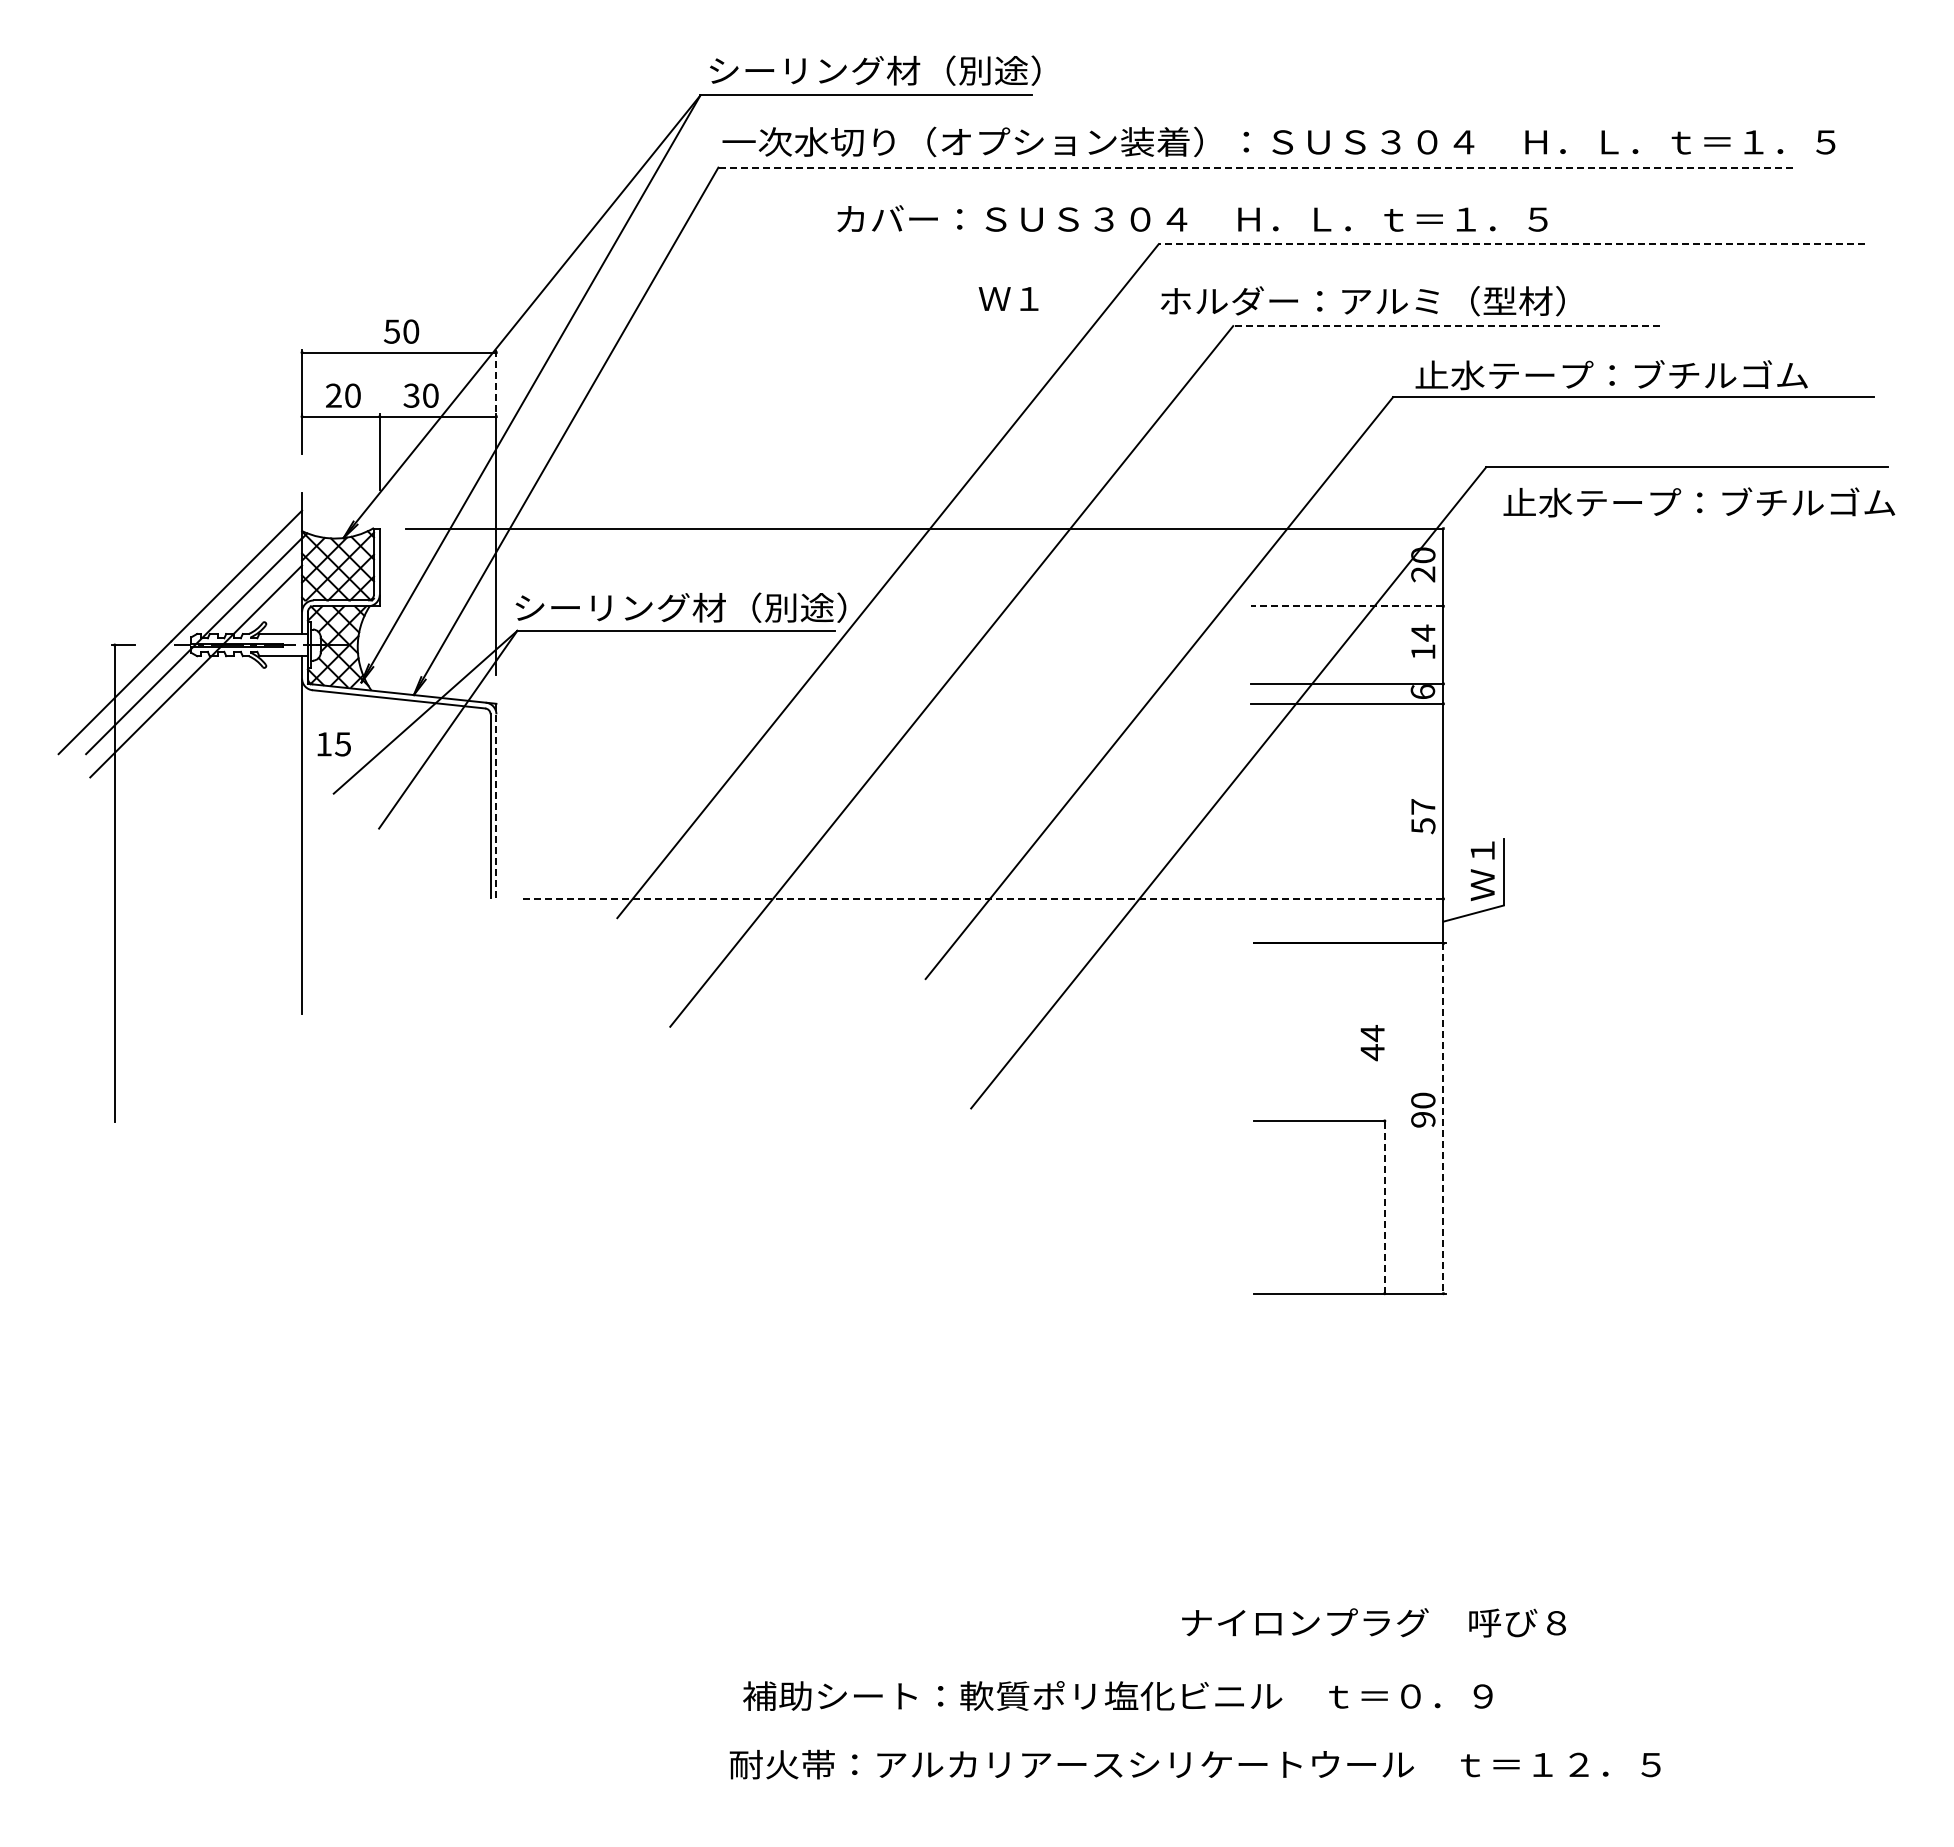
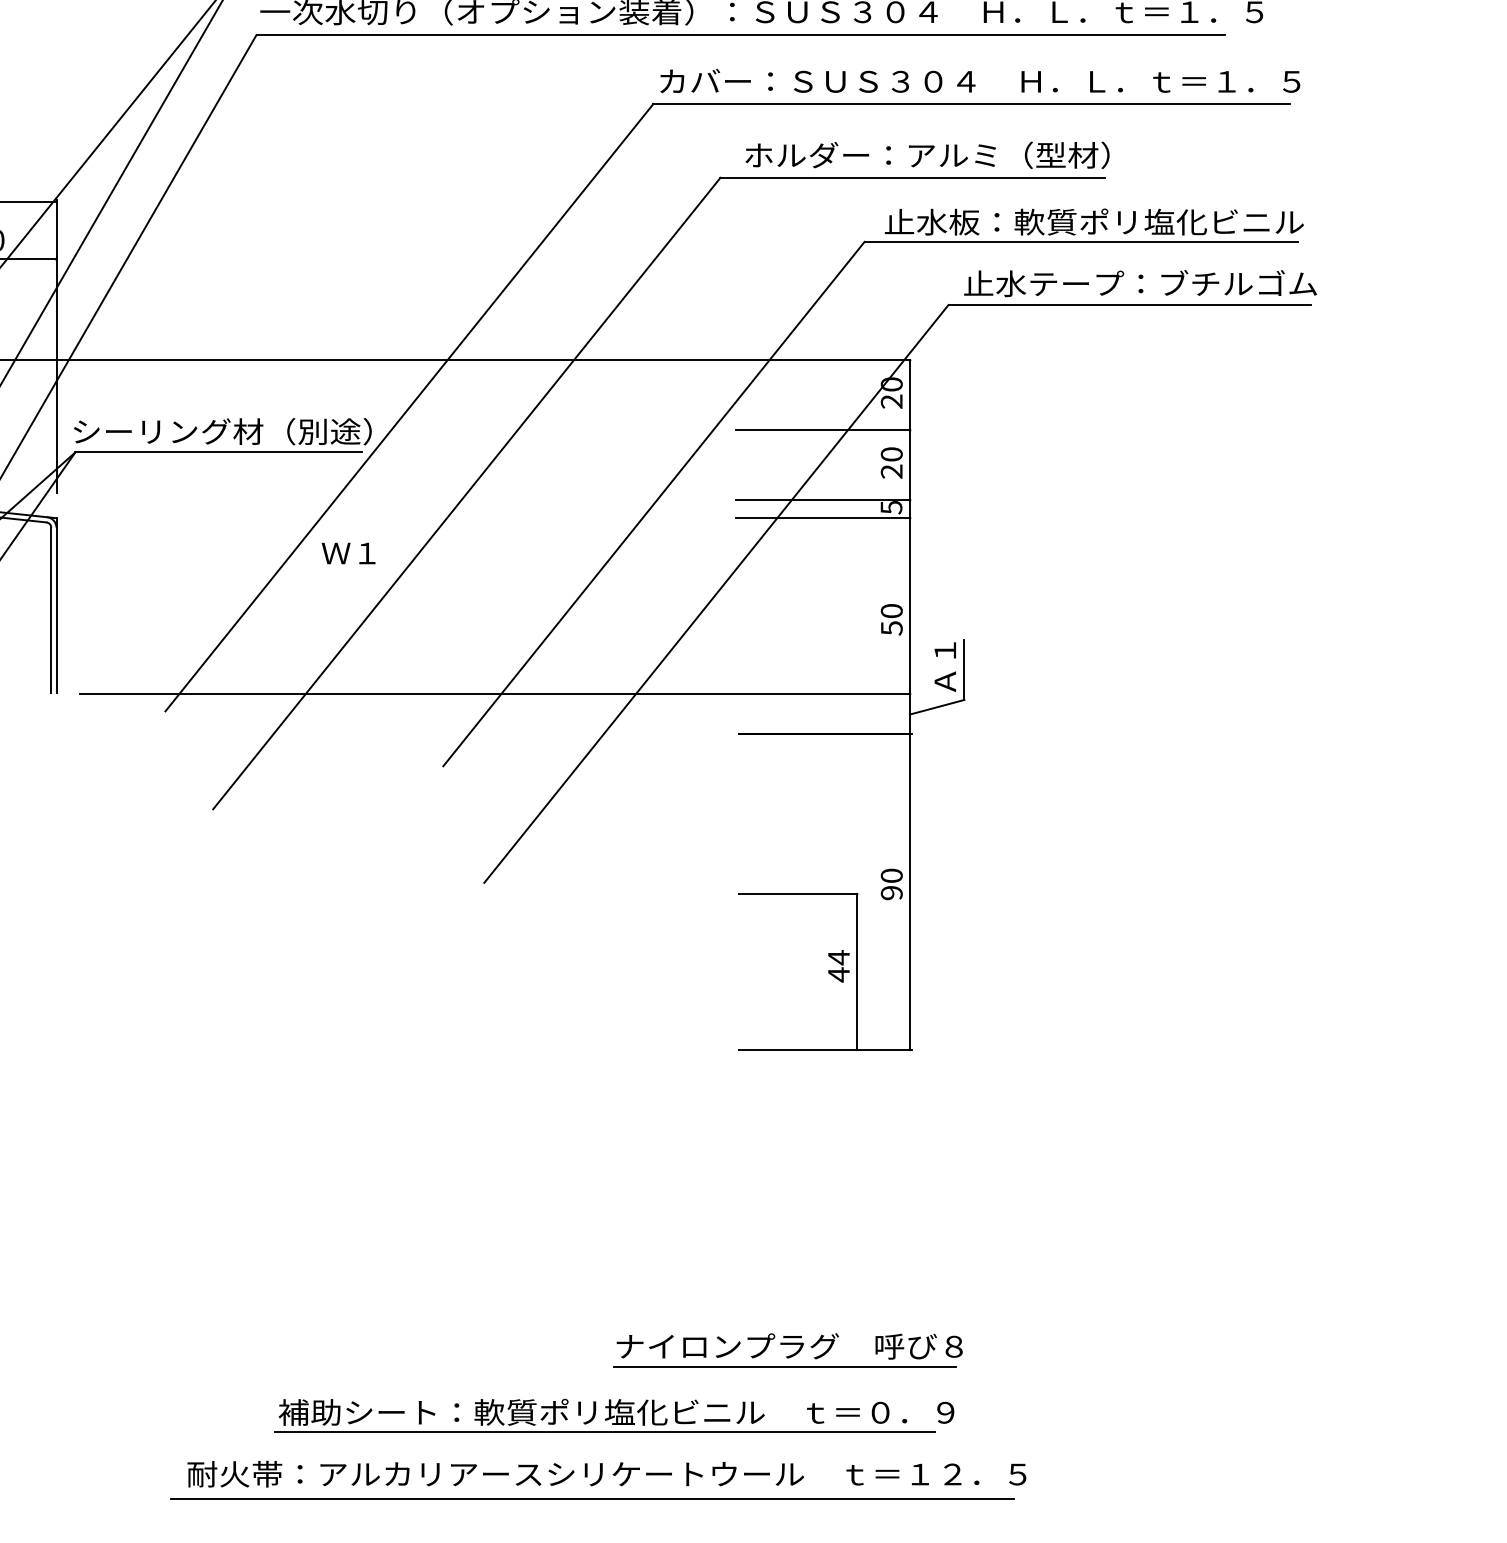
line: (1255, 167) -> (740, 34), dashed -> solid
text: (1192, 218) -> (980, 80), moved
line: (1511, 244) -> (971, 104), dashed -> solid
text: (1008, 298) -> (348, 553), moved
text: (1362, 301) -> (927, 155), moved
line: (1446, 326) -> (912, 178), dashed -> solid
text: (1683, 375) -> (1126, 222), 止水テープ：ブチルゴム -> 止水板：軟質ポリ塩化ビニル
line: (496, 383) -> (56, 229), dashed -> solid
text: (1699, 502) -> (1140, 283), moved
line: (1346, 606) -> (822, 430), dashed -> solid
text: (1423, 641) -> (891, 462), 14 -> 20
text: (1422, 692) -> (891, 508), 6 -> 5
line: (496, 800) -> (56, 605), dashed -> solid
text: (1423, 806) -> (891, 610), 57 -> 50
text: (1482, 885) -> (945, 681), Ｗ１ -> Ａ１
line: (982, 898) -> (494, 693), dashed -> solid
text: (1372, 1043) -> (838, 966), moved
line: (1443, 1119) -> (910, 892), dashed -> solid
line: (1384, 1206) -> (856, 971), dashed -> solid
text: (1373, 1622) -> (789, 1346), moved
line: (1304, 1646) -> (784, 1367), added
line: (1104, 1717) -> (604, 1431), added
text: (1194, 1764) -> (606, 1474), moved
line: (1090, 1791) -> (591, 1498), added

